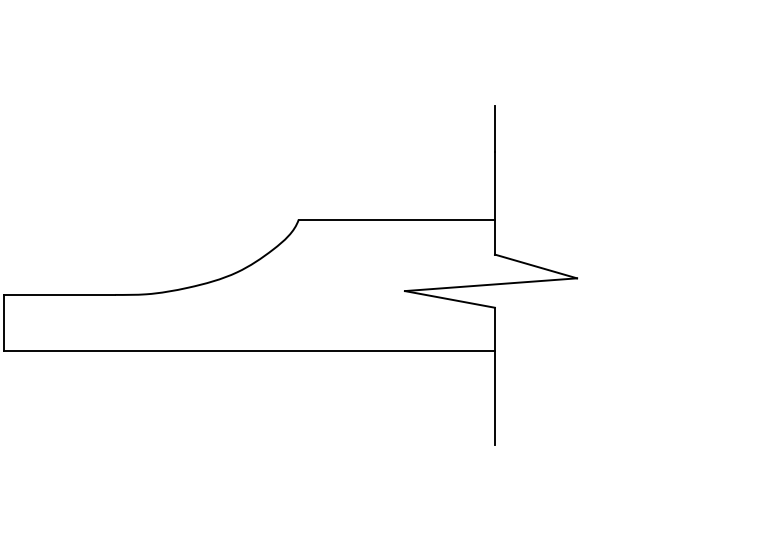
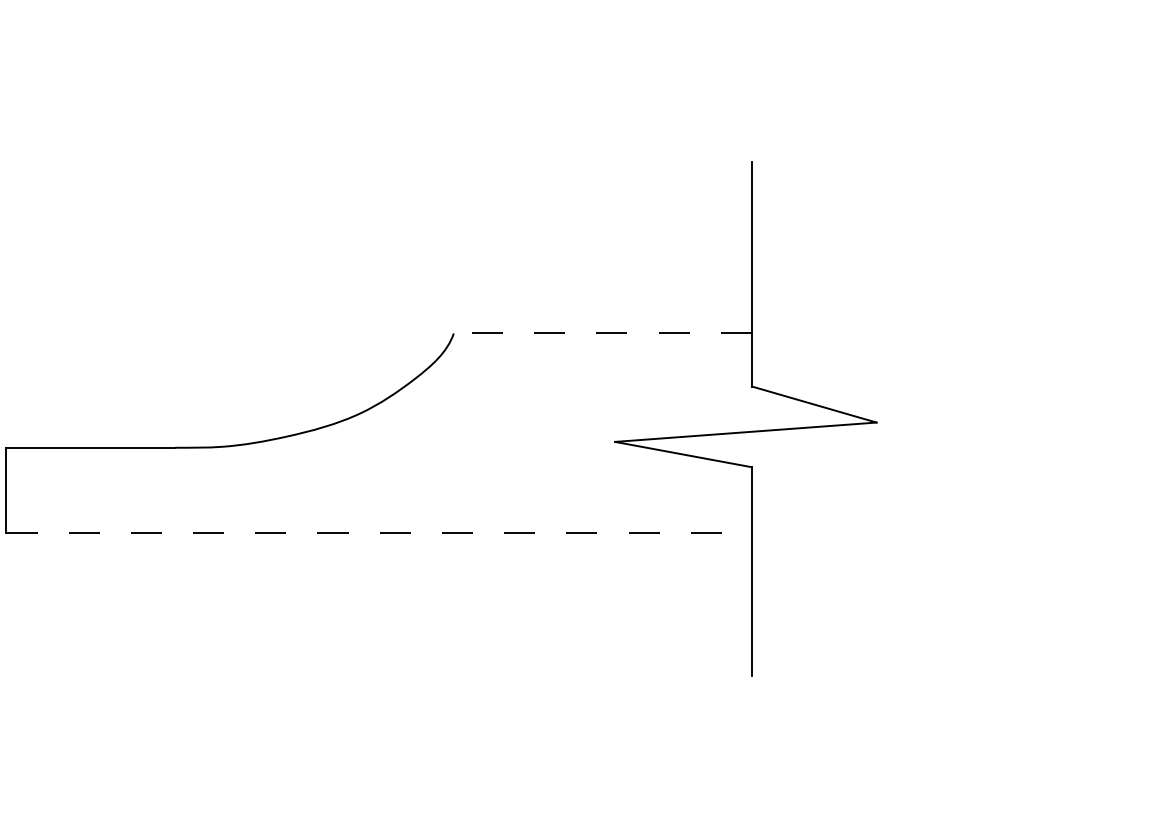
line: (396, 219) -> (602, 333), solid -> dashed
line: (250, 351) -> (380, 533), solid -> dashed

